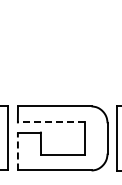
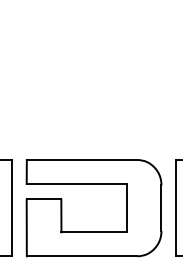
line: (50, 122) -> (75, 184), dashed -> solid
line: (17, 151) -> (26, 227), dashed -> solid

